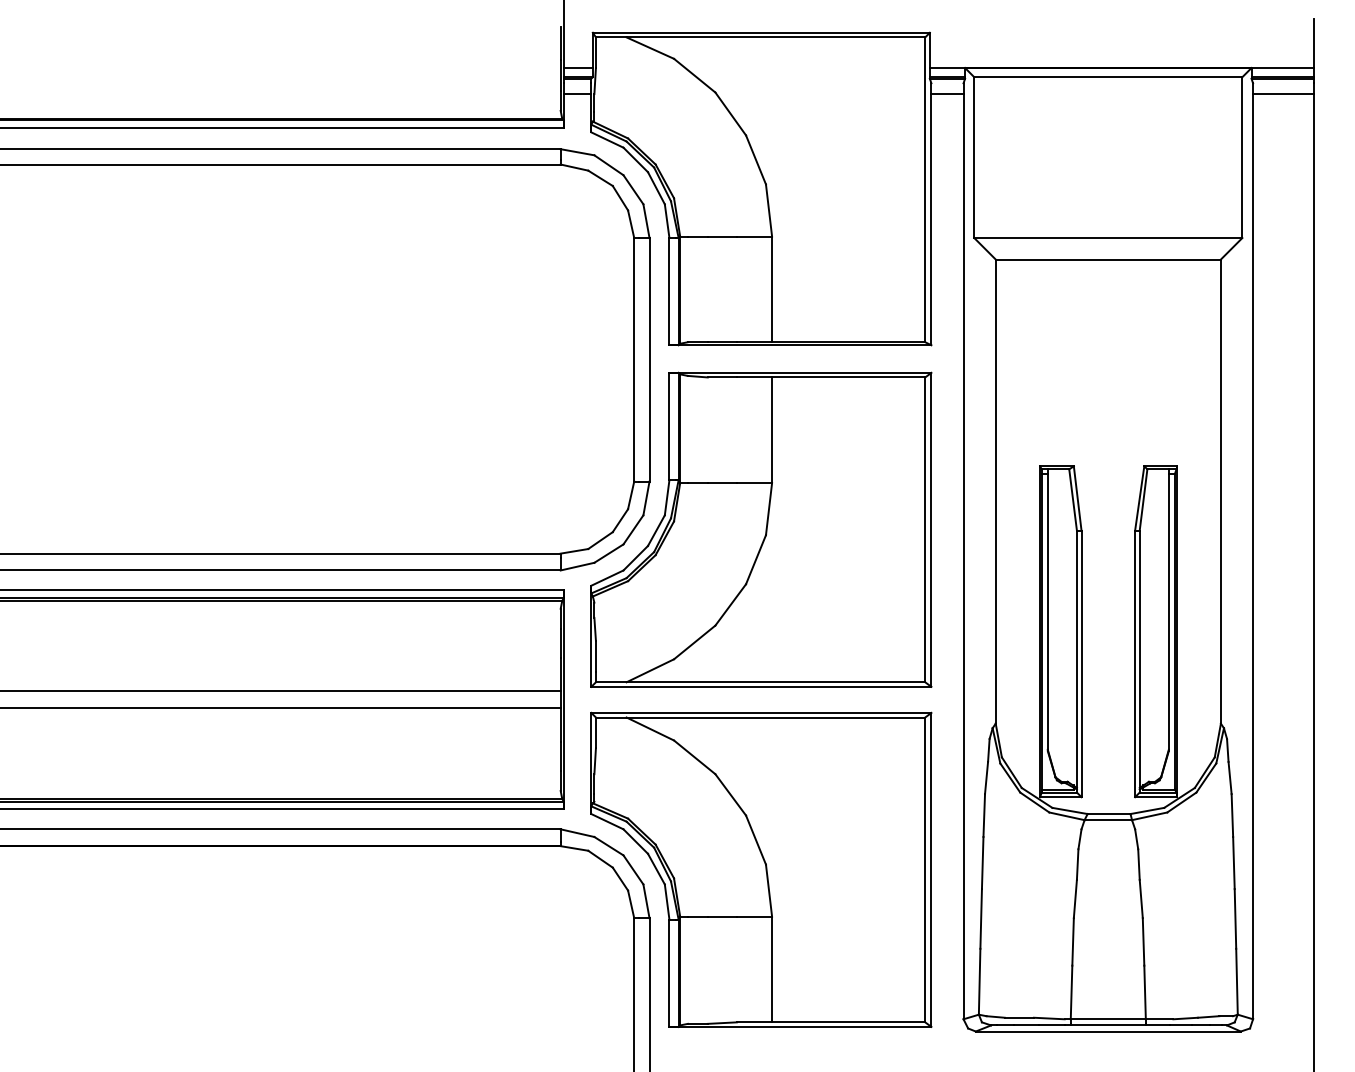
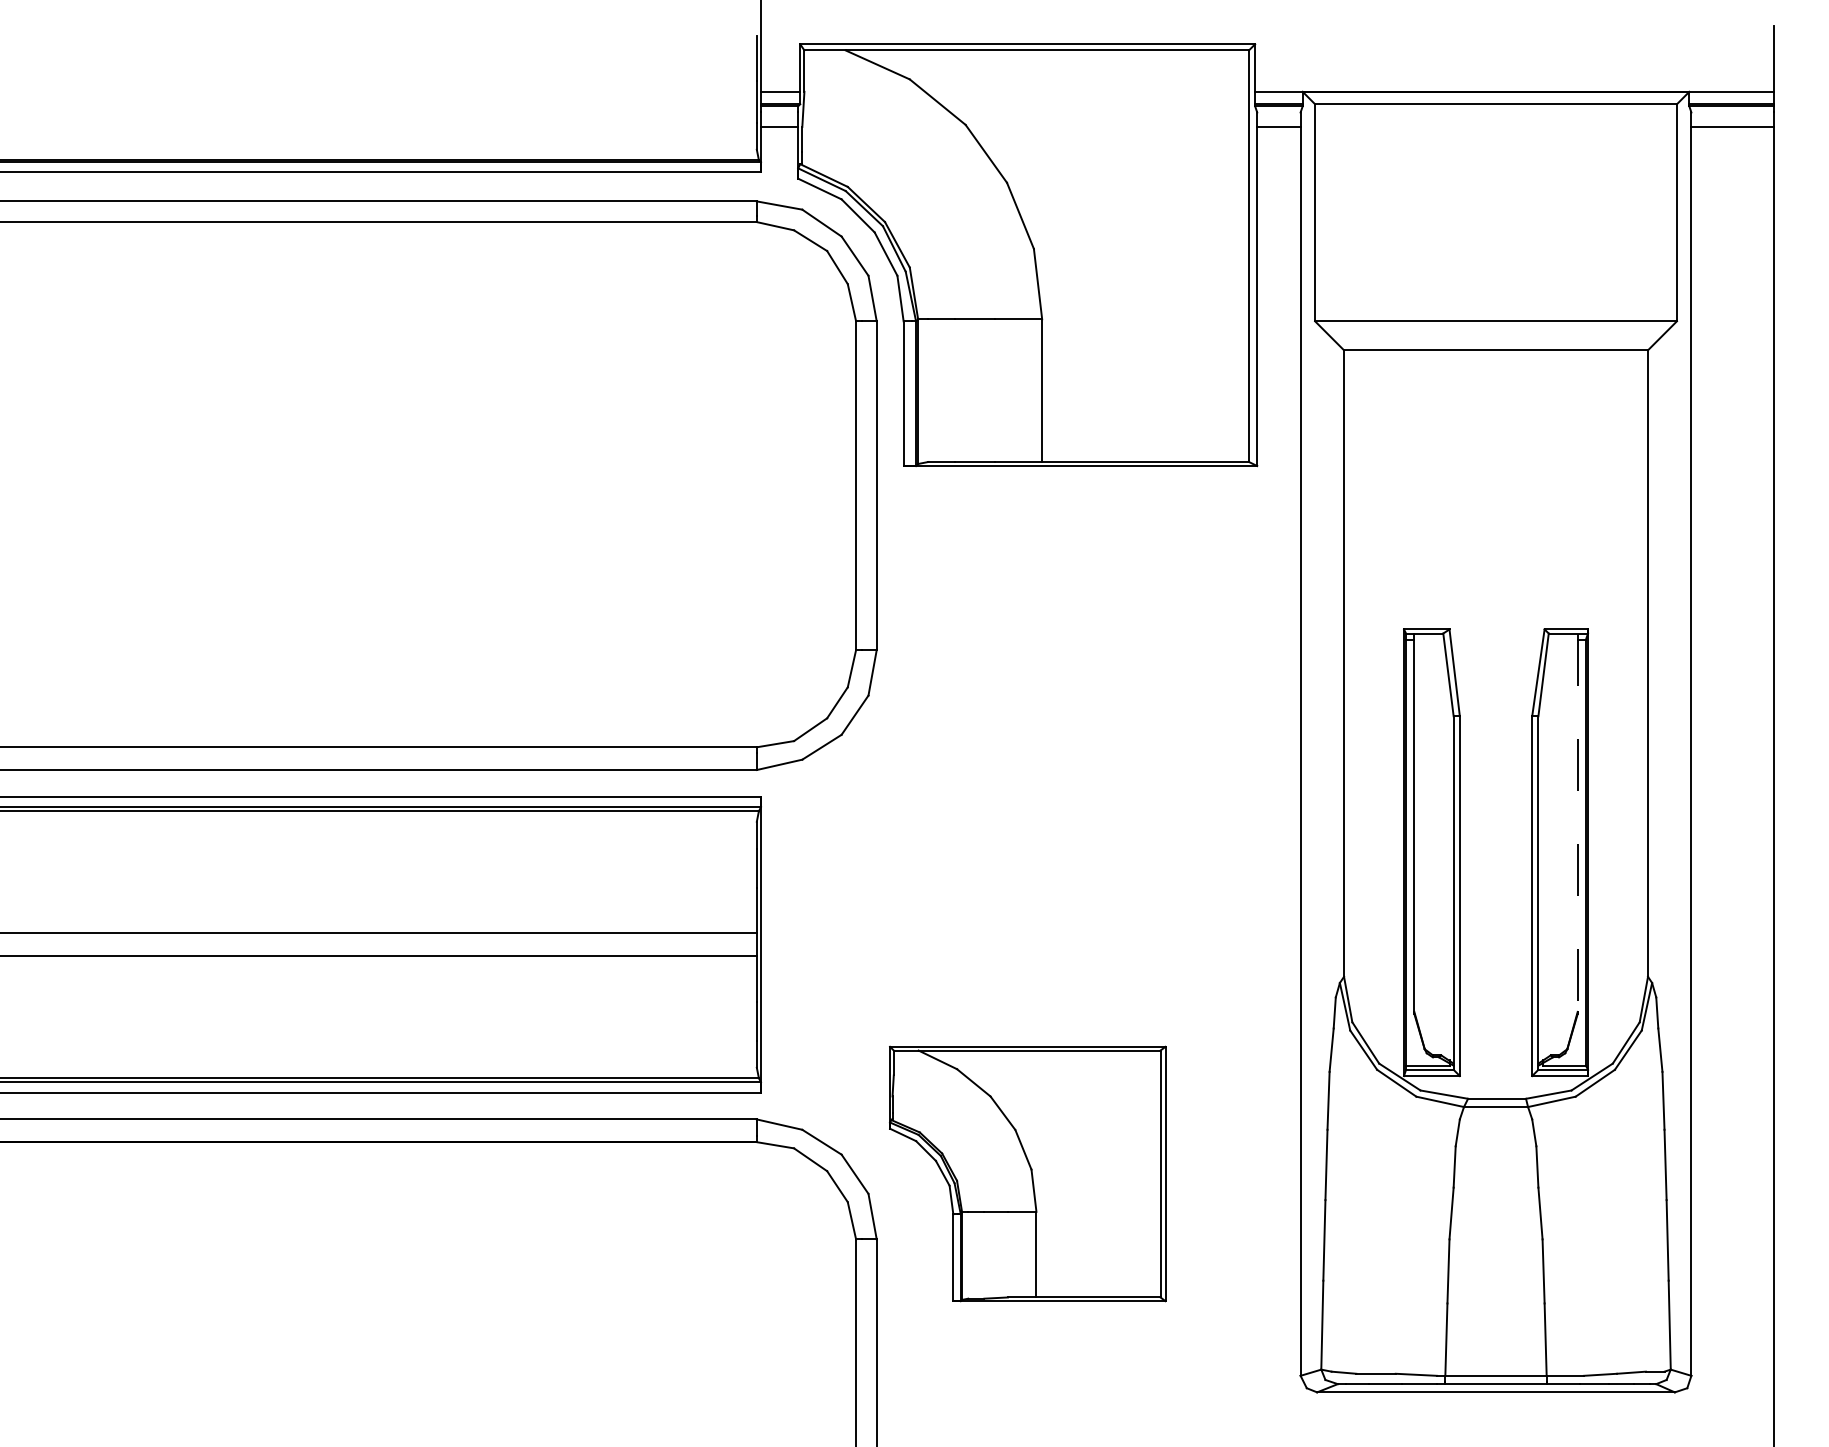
part: (761, 529) -> (1027, 714), removed
line: (1168, 610) -> (1577, 824), solid -> dashed
part: (761, 869) -> (1027, 1173), size x0.6

